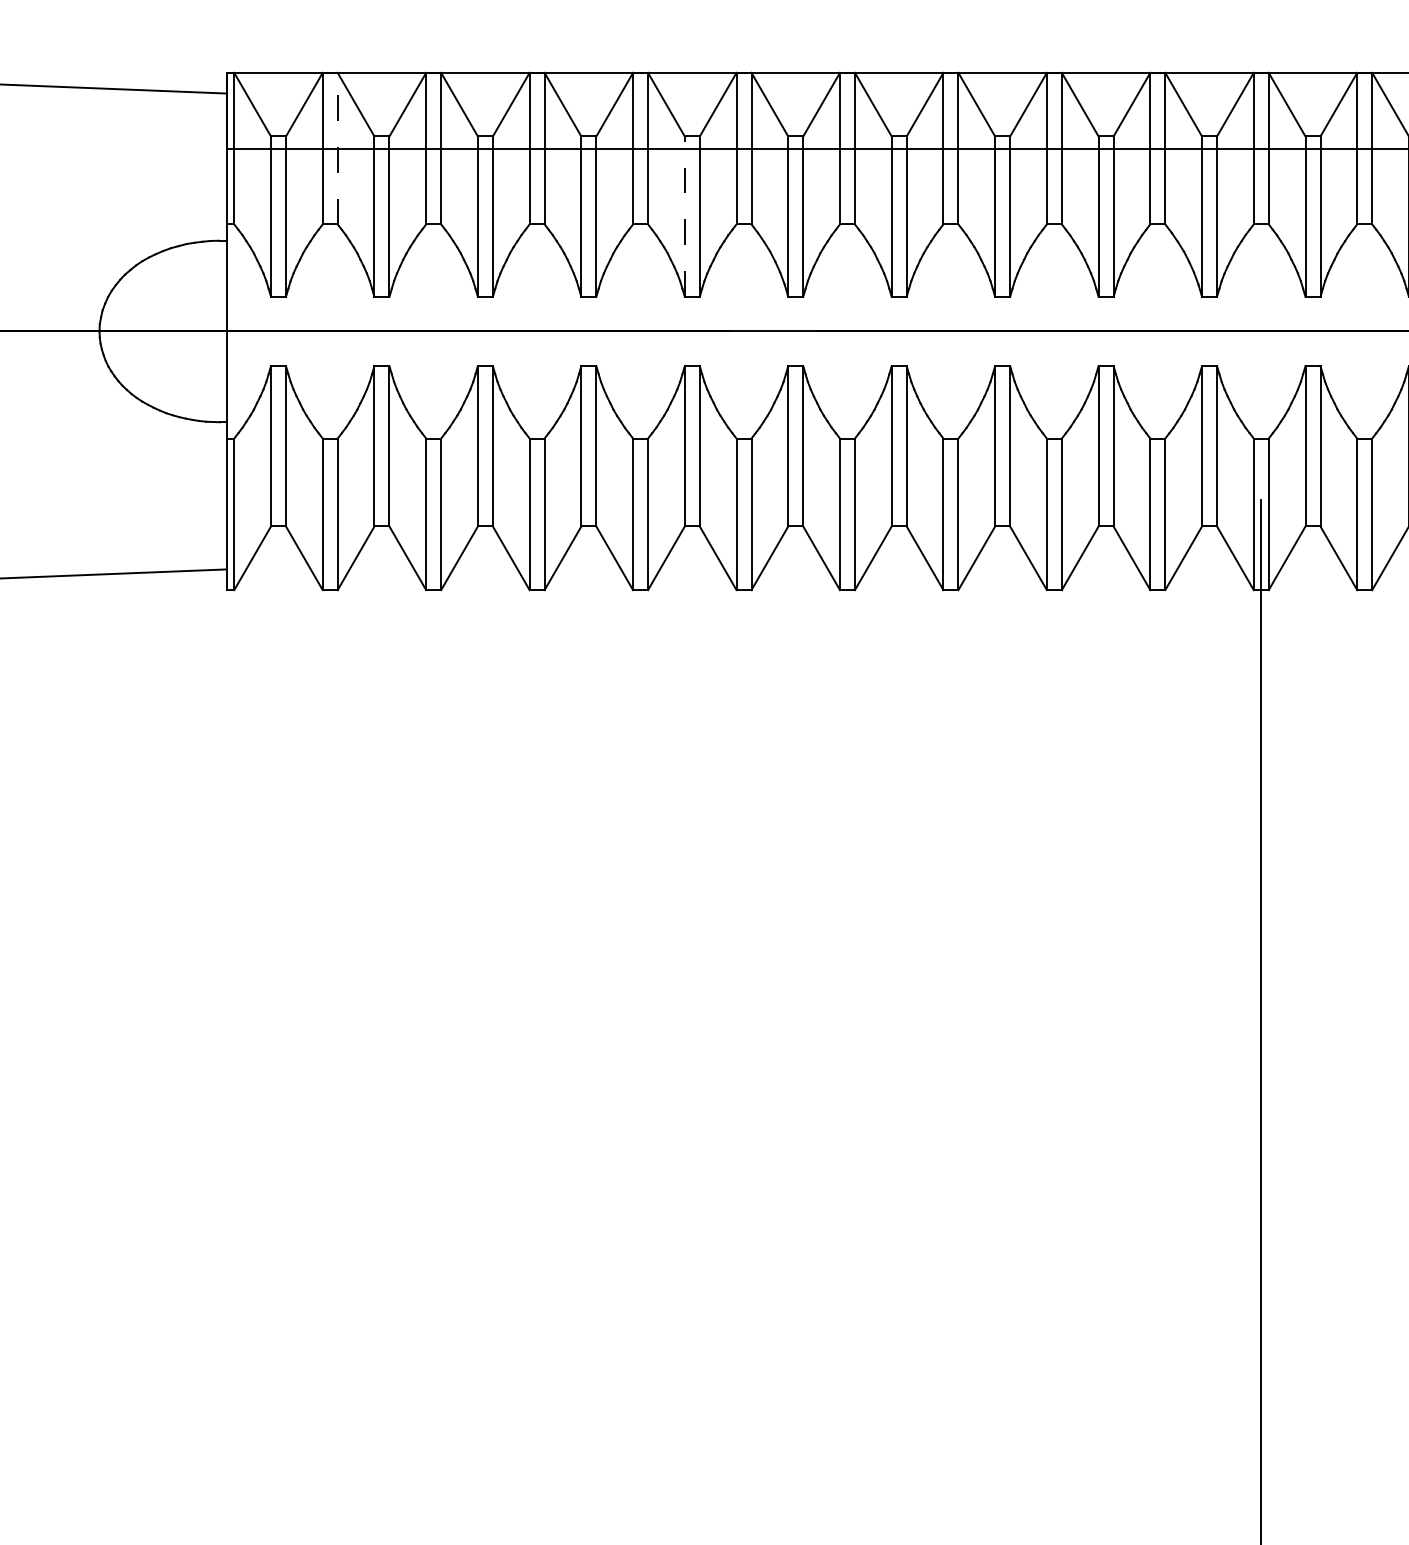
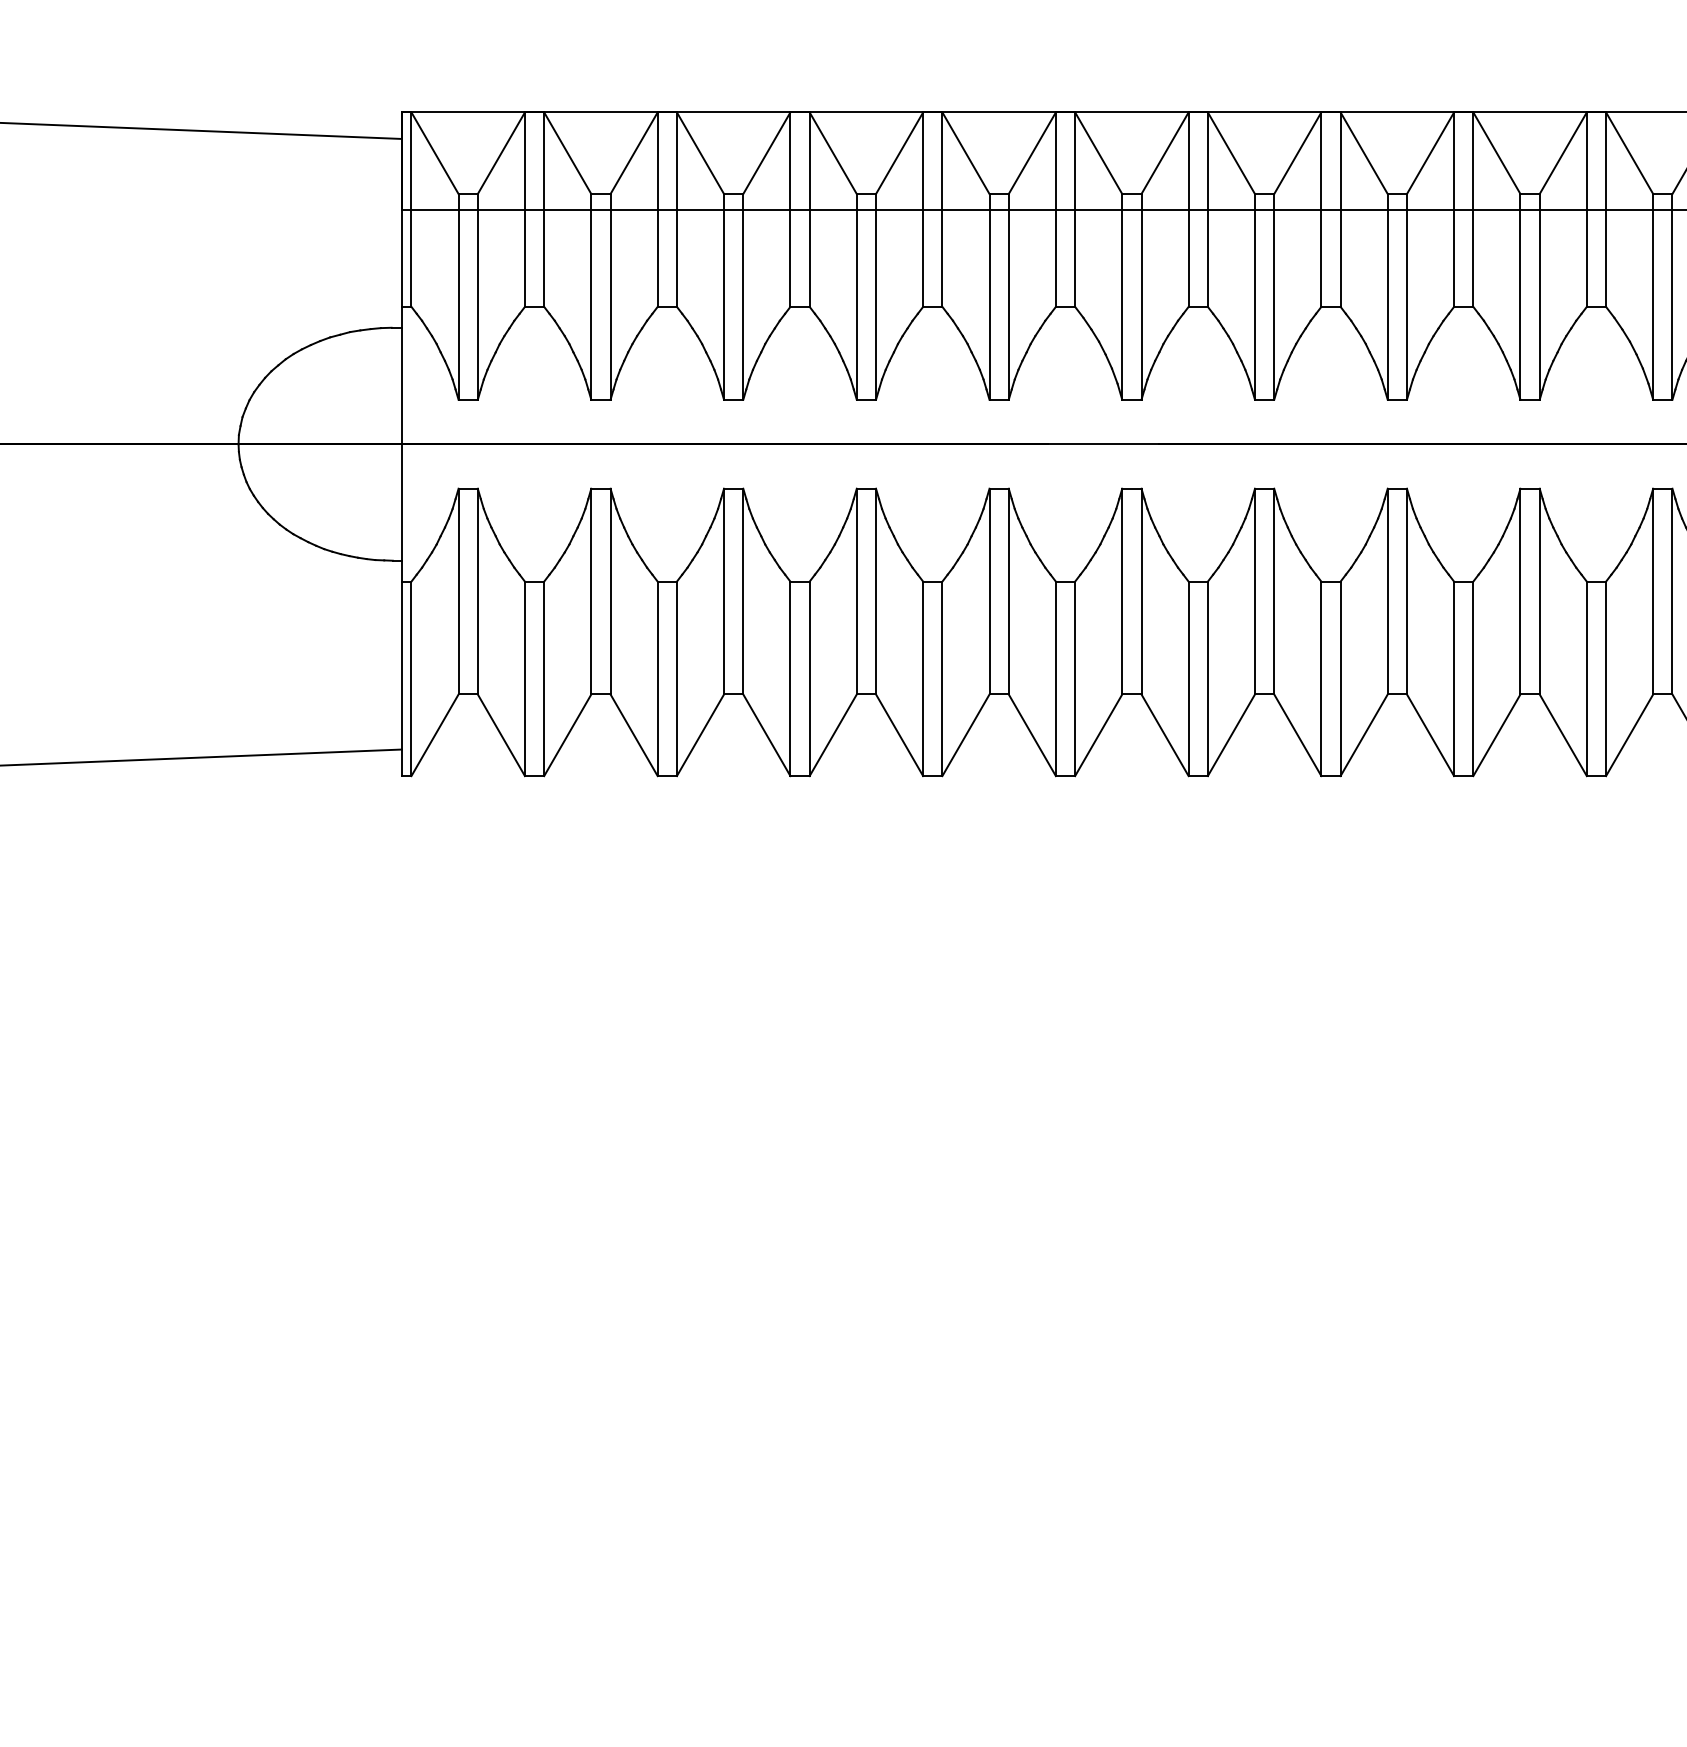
line: (337, 148) -> (543, 209), dashed -> solid
line: (684, 216) -> (989, 296), dashed -> solid

